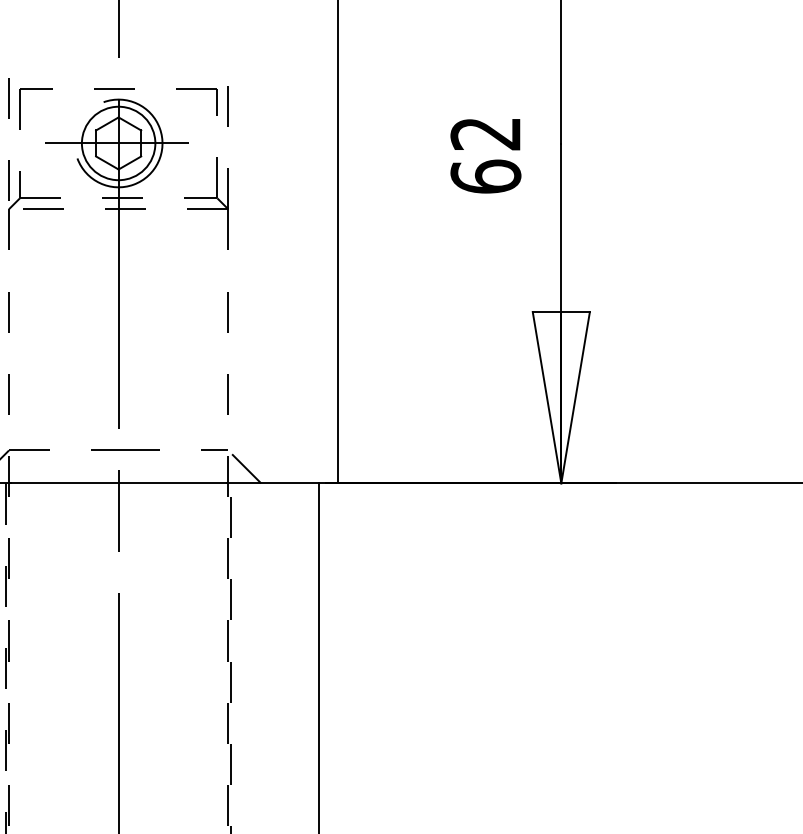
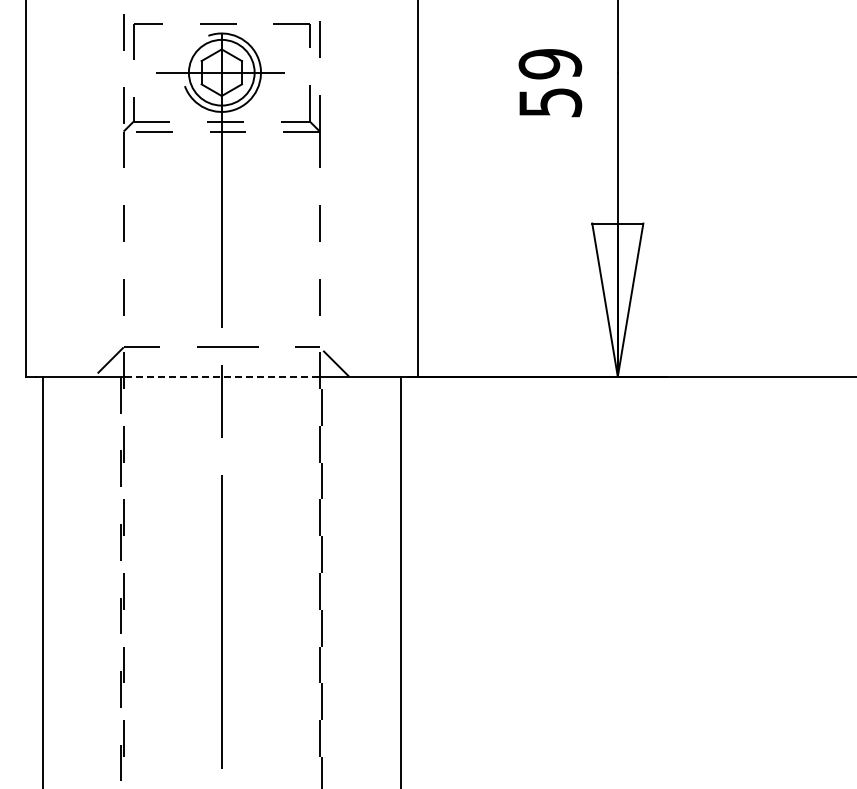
text: (486, 155) -> (550, 83), 62 -> 59
line: (118, 483) -> (221, 376), solid -> dashed

